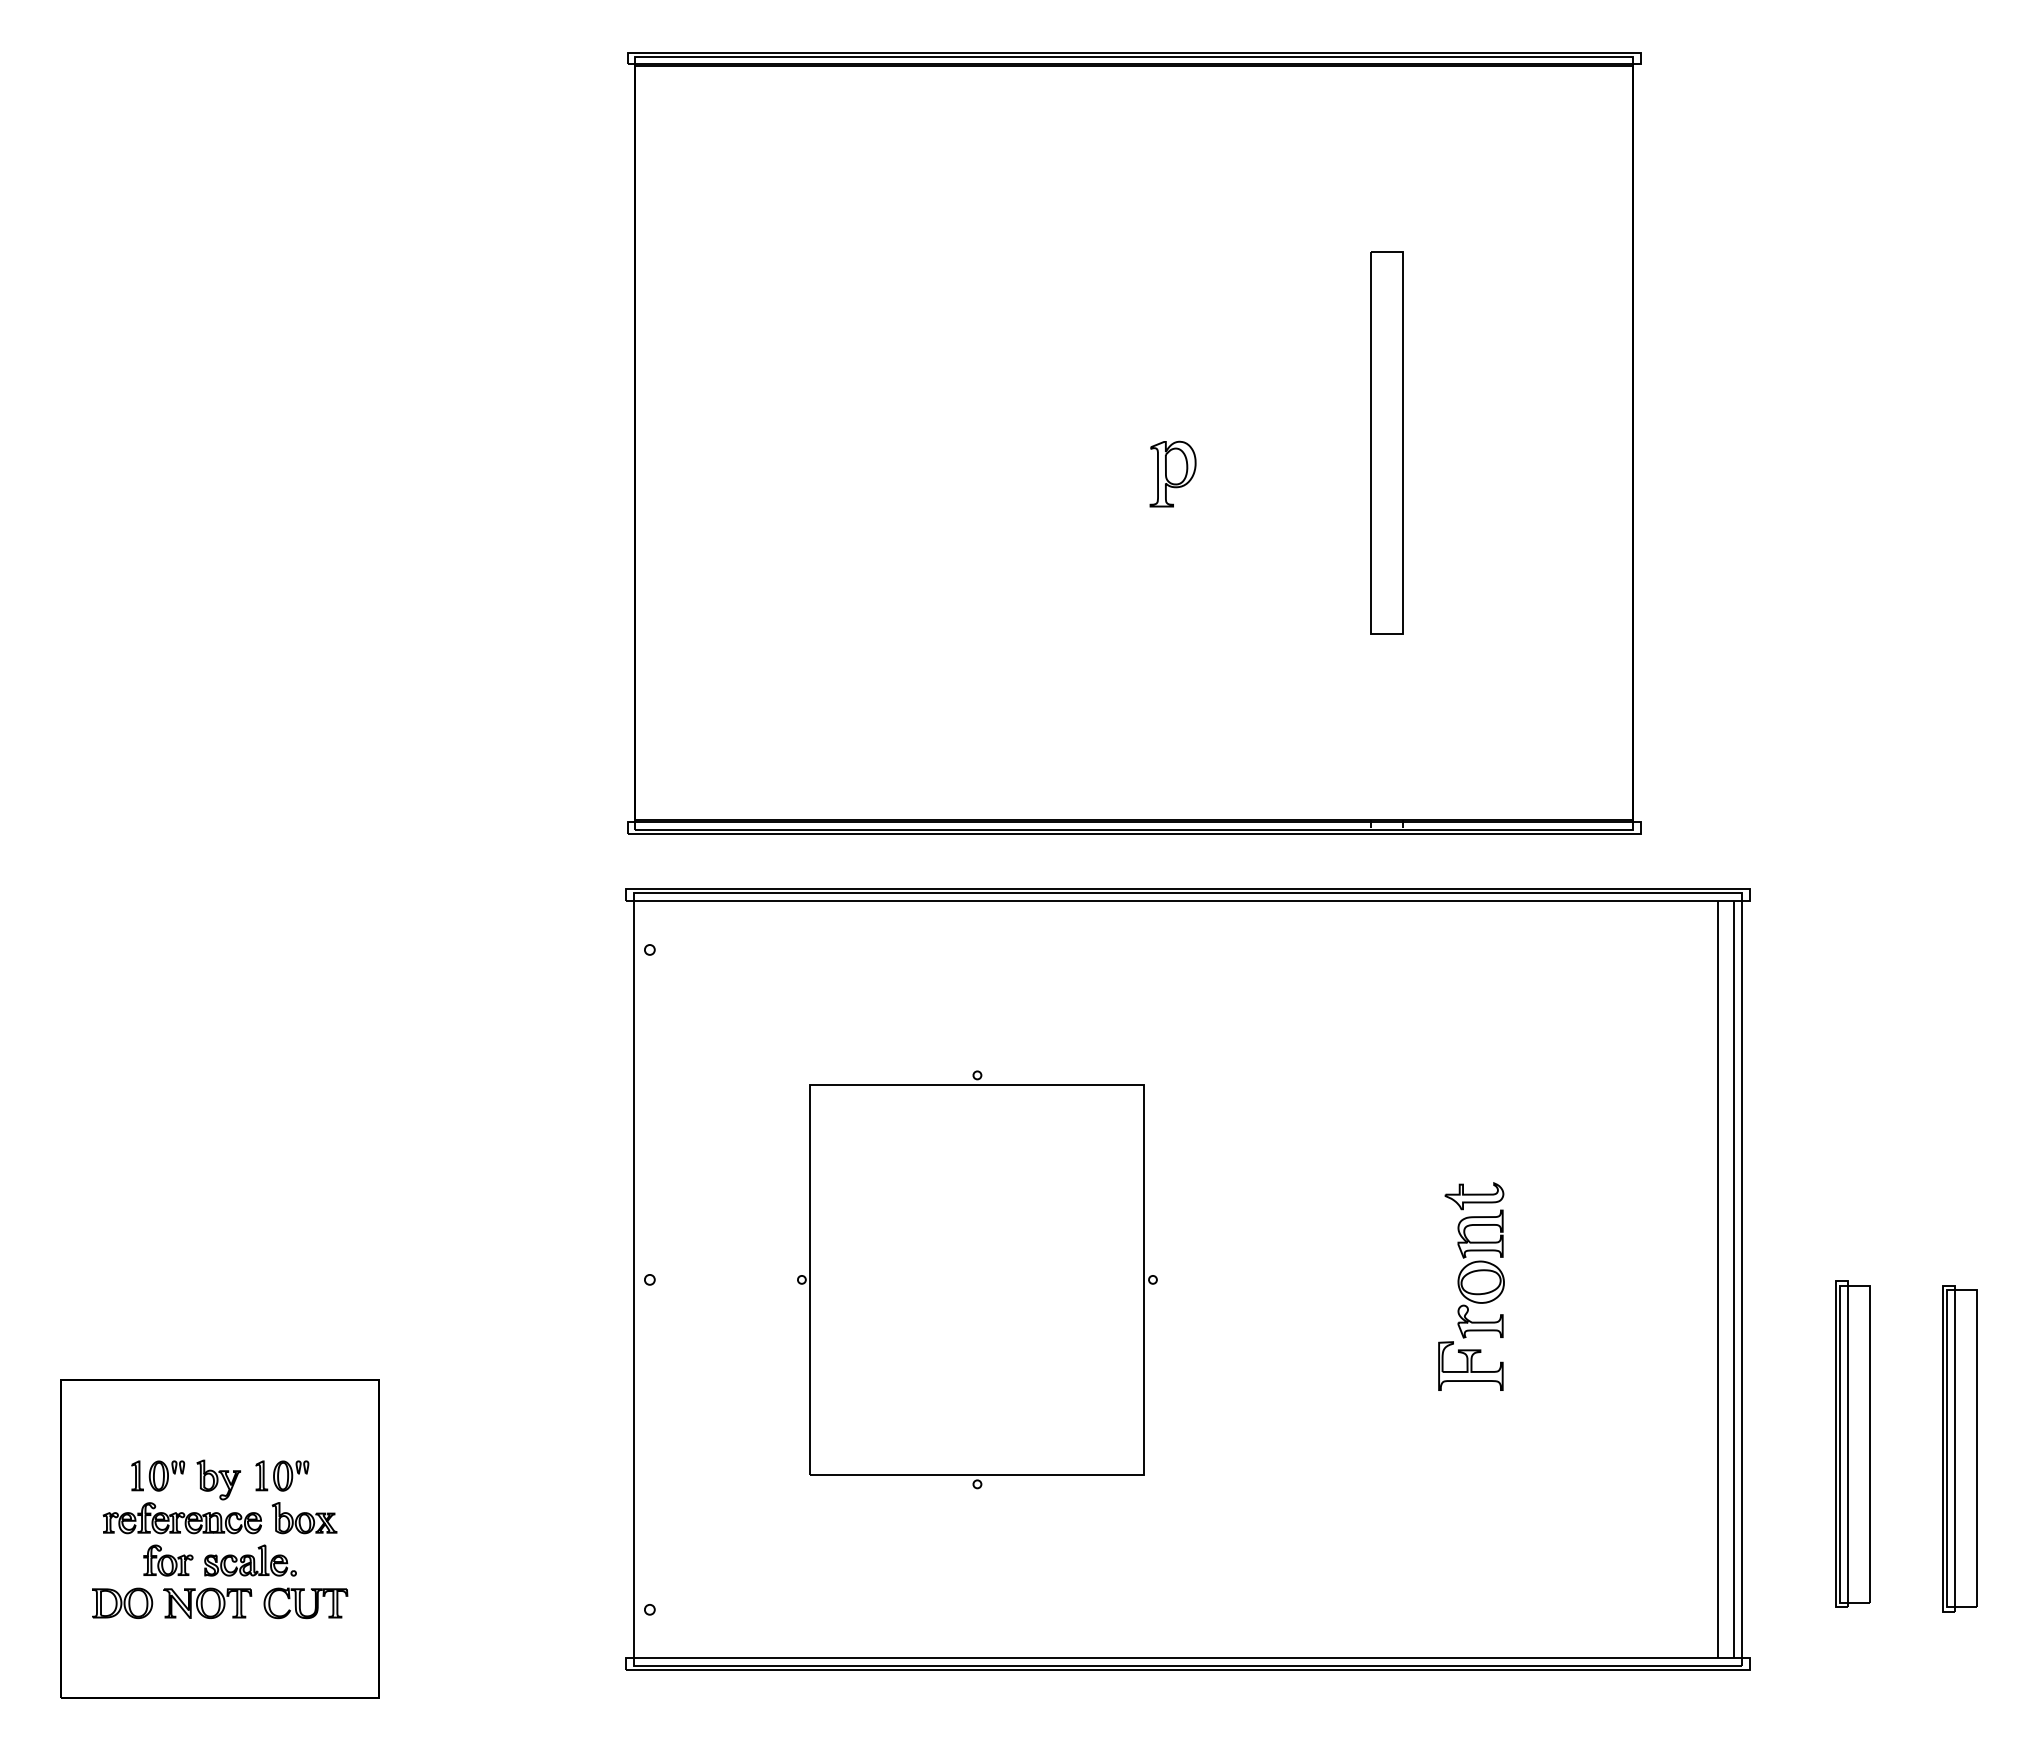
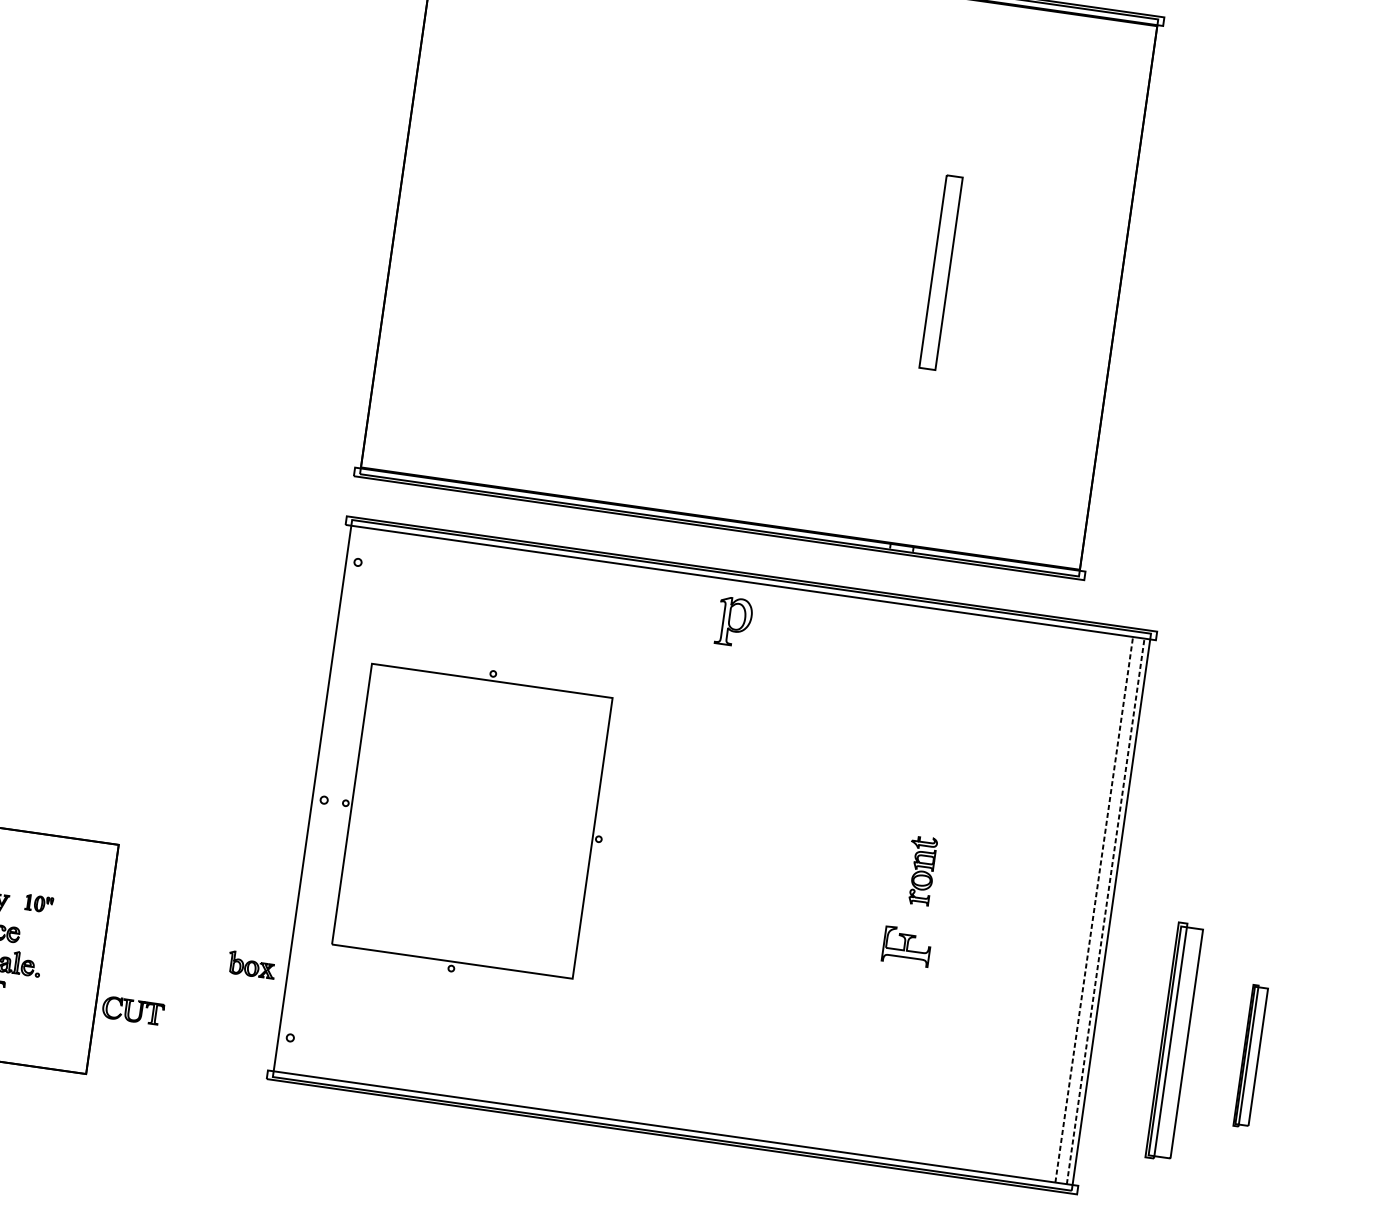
part: (1386, 442) -> (940, 272), size x0.7
part: (1172, 473) -> (733, 621), moved
part: (1474, 1260) -> (920, 870), size x0.6
part: (977, 1279) -> (472, 821), moved
line: (1718, 1279) -> (1094, 909), solid -> dashed
line: (1734, 1279) -> (1105, 911), solid -> dashed
part: (1959, 1448) -> (1250, 1056), size x0.6
part: (282, 1475) -> (39, 903), size x0.7
part: (304, 1518) -> (251, 965), moved
part: (305, 1603) -> (132, 1010), moved

